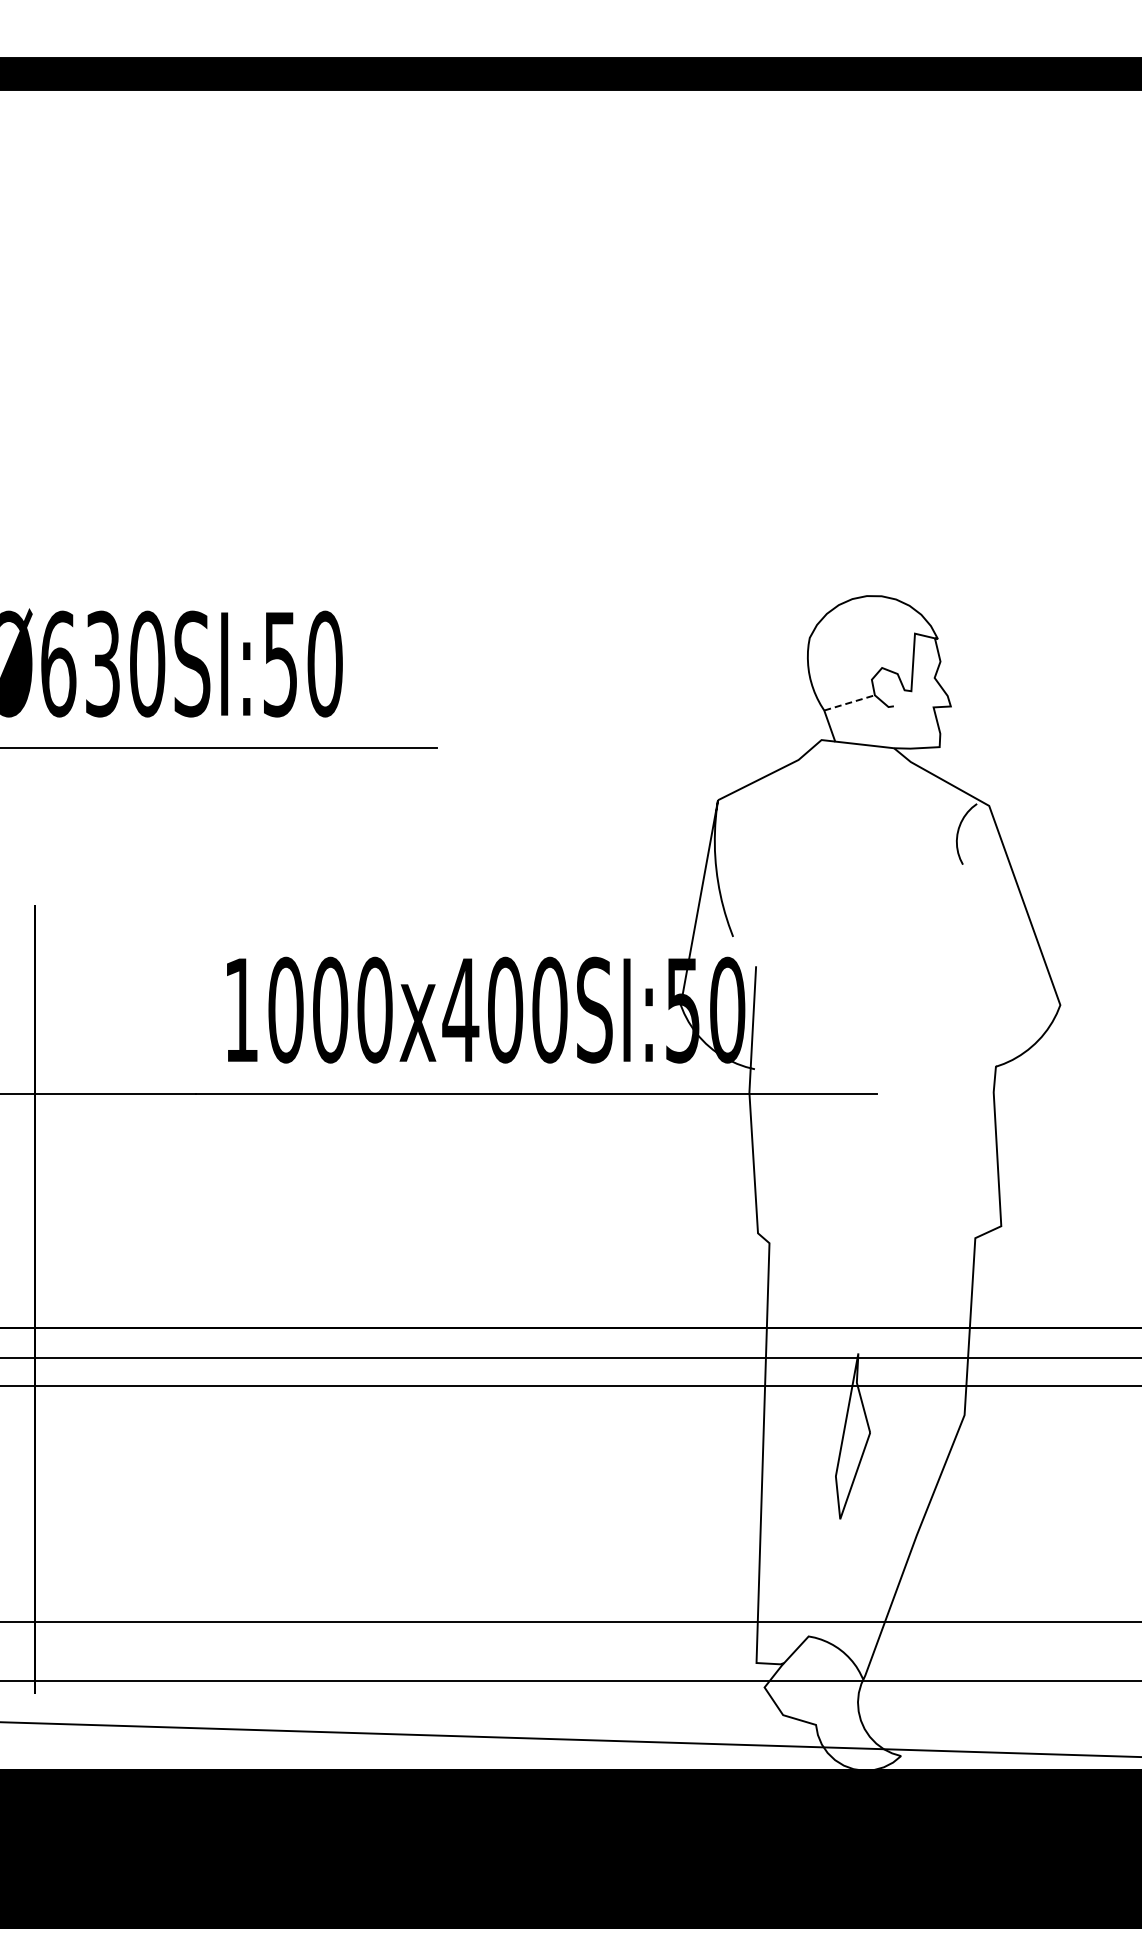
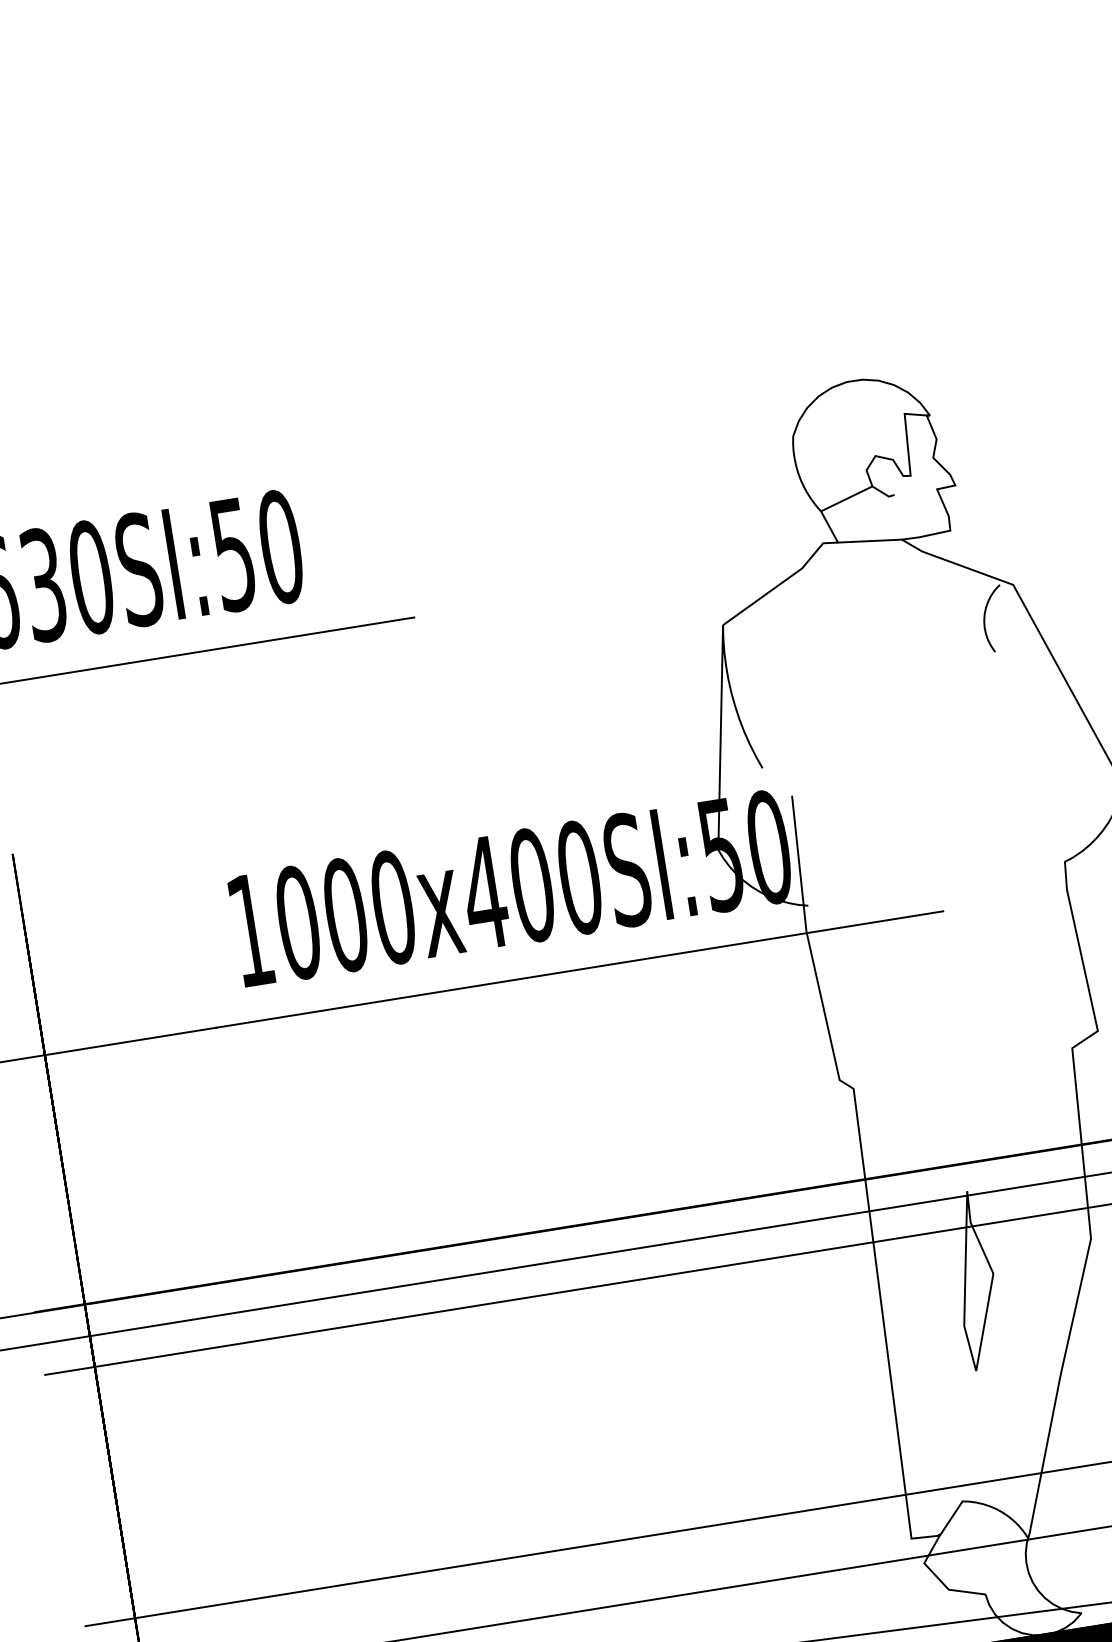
line: (850, 702) -> (847, 498), dashed -> solid

